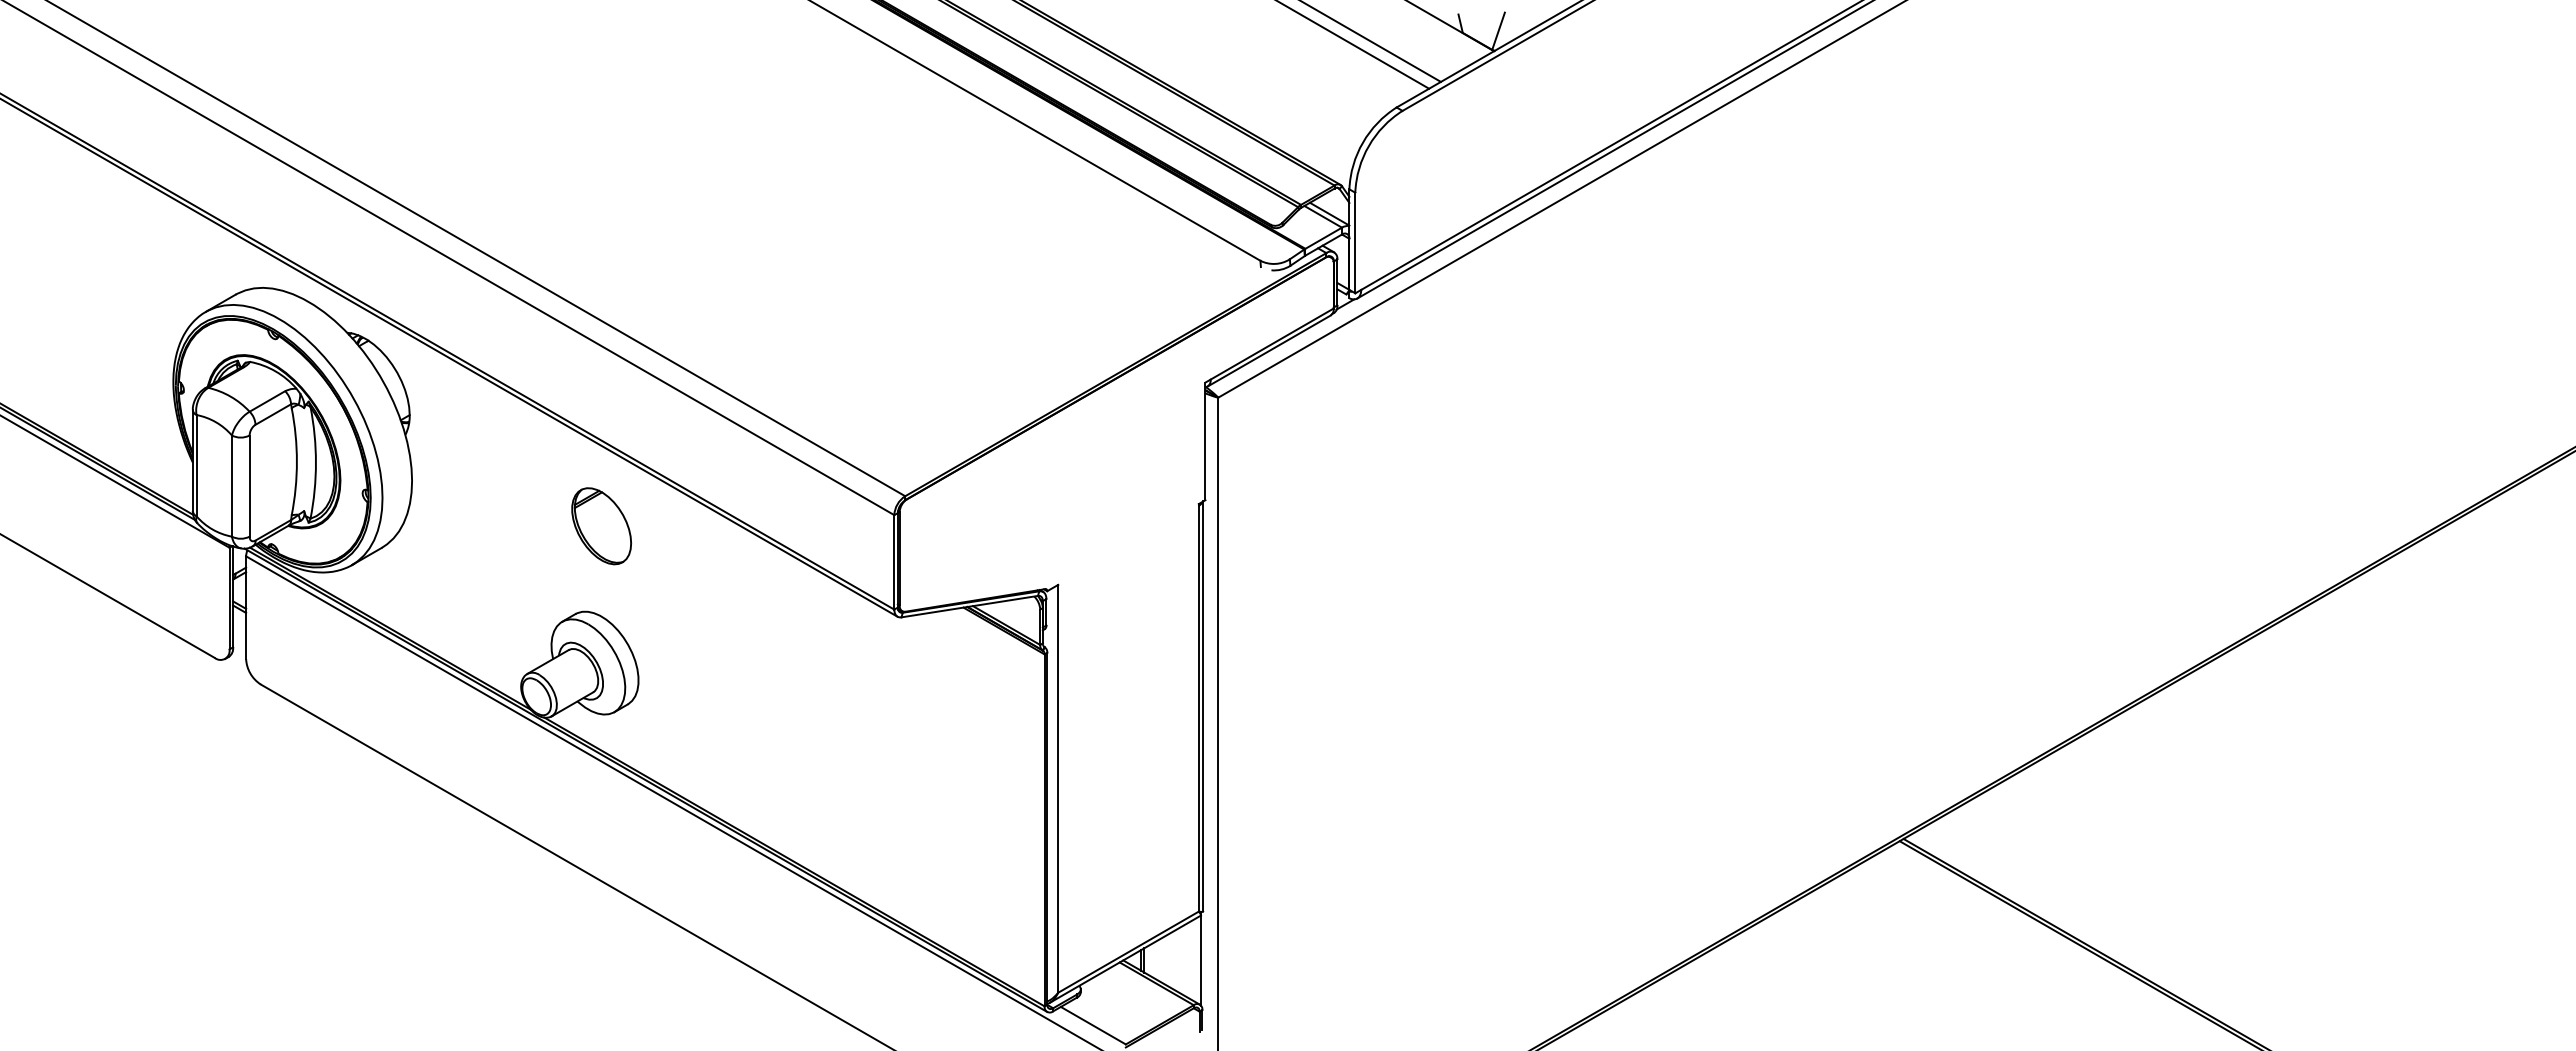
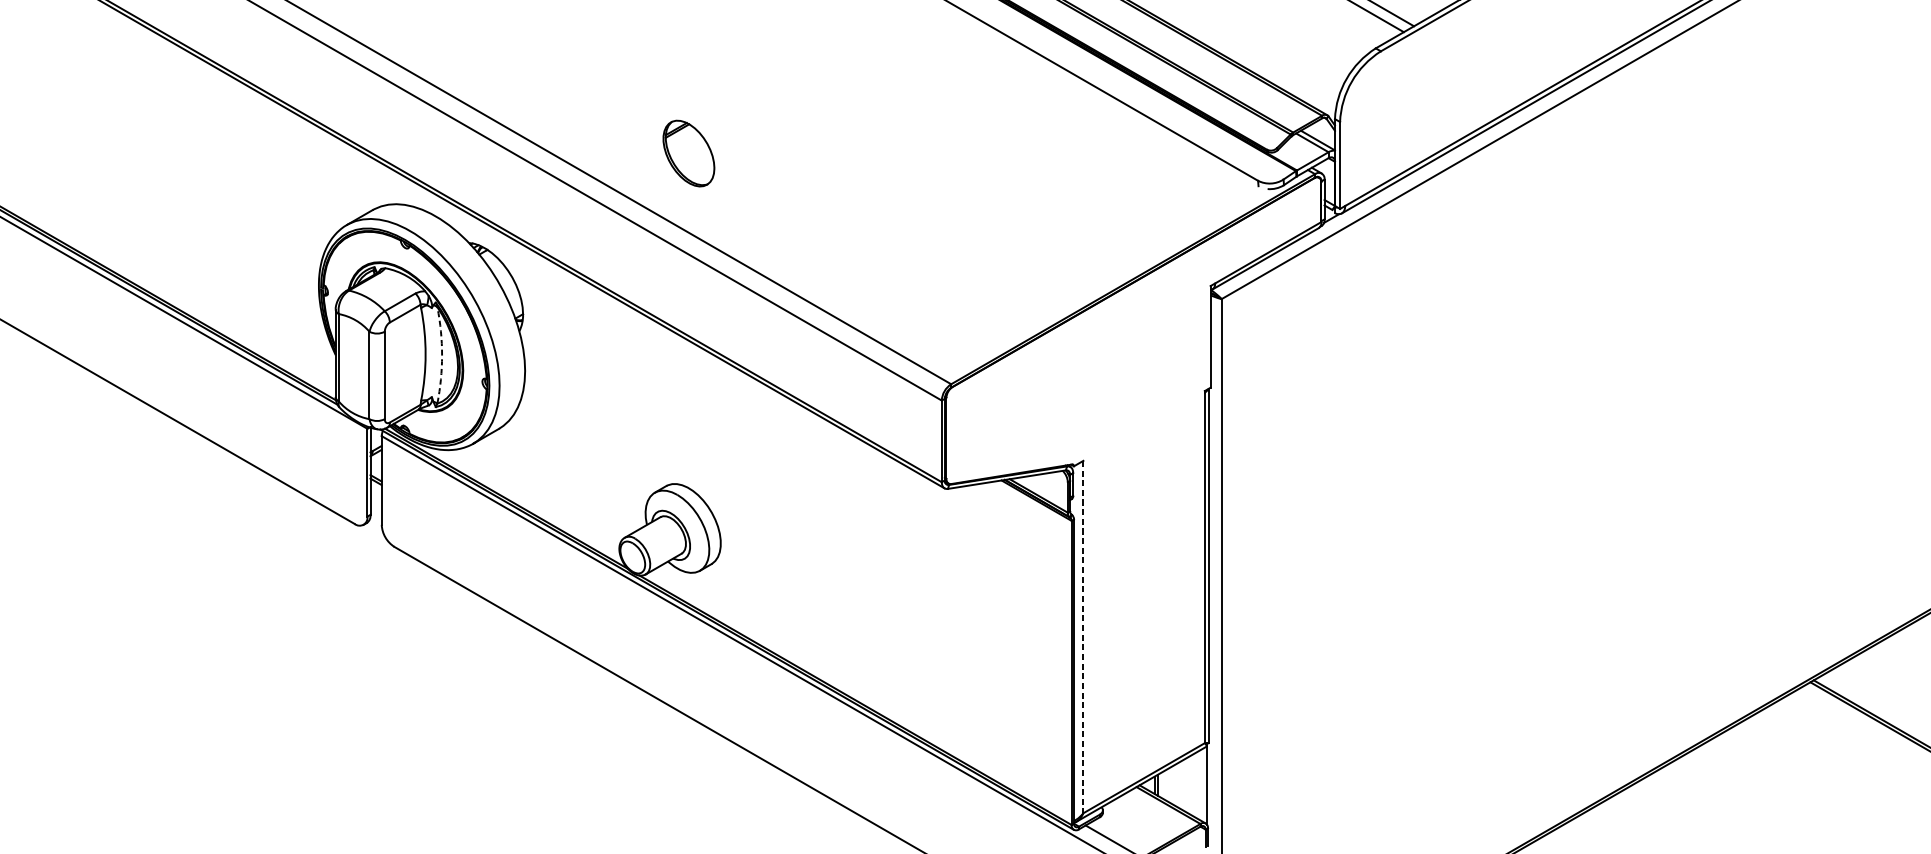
arc: (315, 462) -> (441, 355), solid -> dashed
part: (601, 526) -> (688, 153), moved
line: (1058, 788) -> (1083, 636), solid -> dashed

